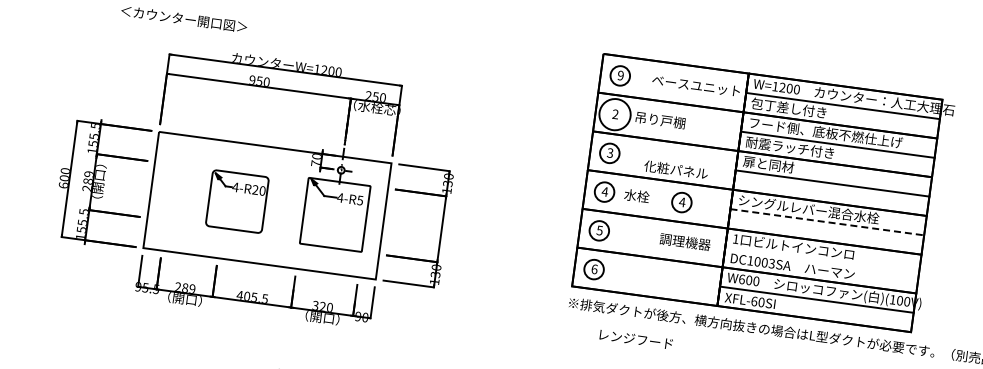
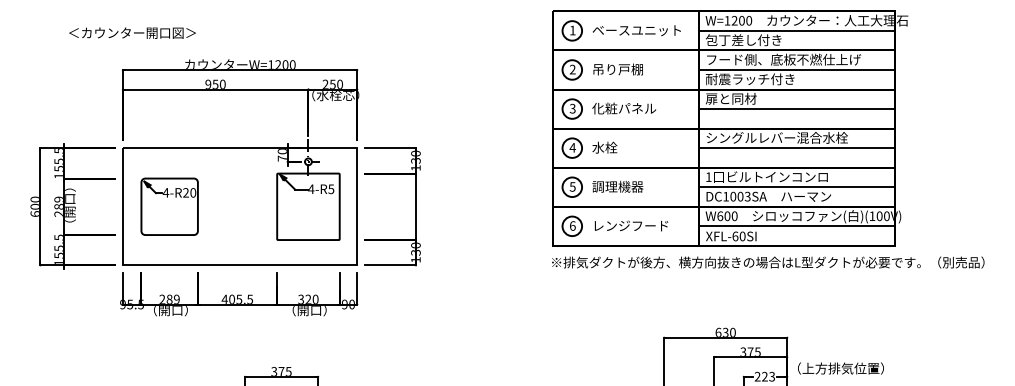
text: (620, 75) -> (572, 30), 9 -> 1
text: (695, 85) -> (636, 30), moved
circle: (615, 114) -> (572, 69), size x0.62
text: (676, 169) -> (624, 108), moved
part: (237, 201) -> (169, 206), moved
part: (681, 201) -> (649, 147), removed
line: (827, 222) -> (797, 148), dashed -> solid
text: (684, 241) -> (617, 186), moved
line: (821, 261) -> (796, 187), added
text: (636, 339) -> (631, 225), moved

